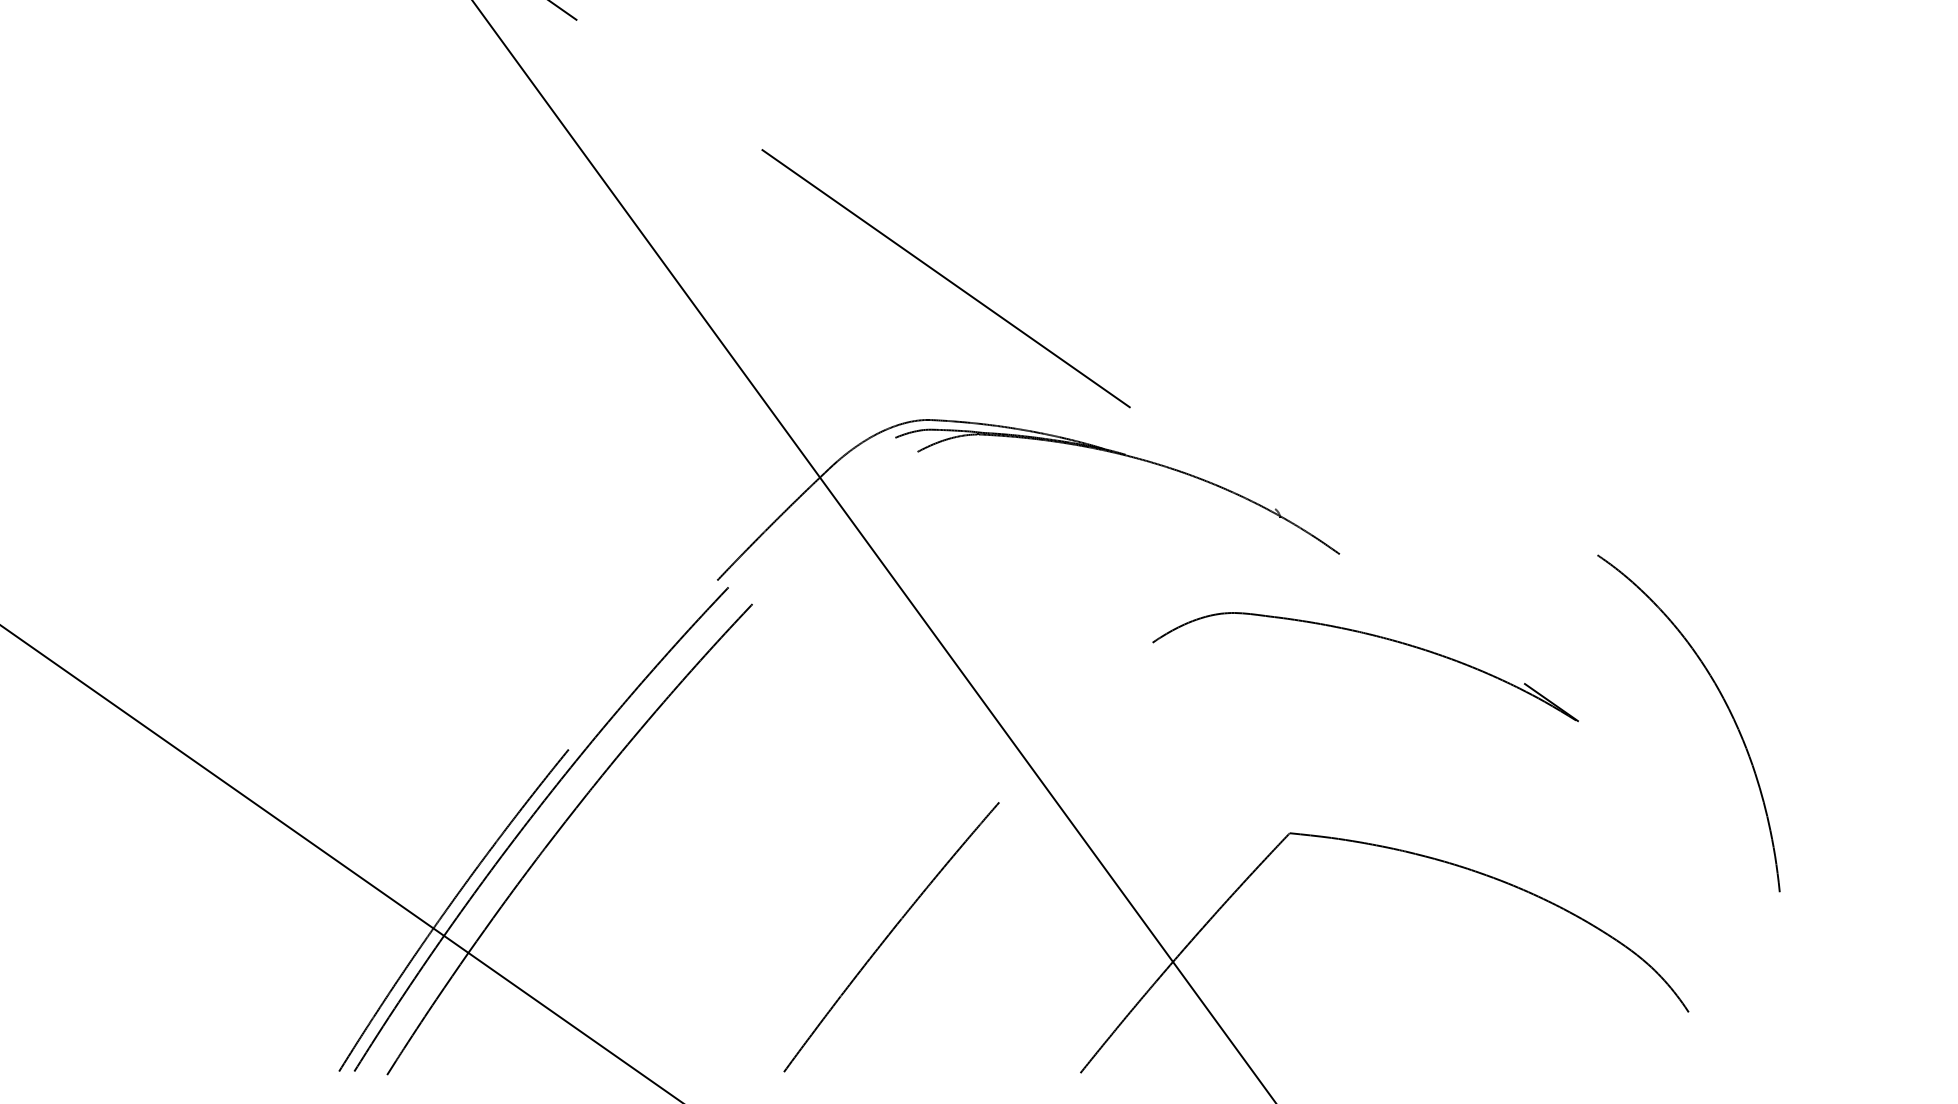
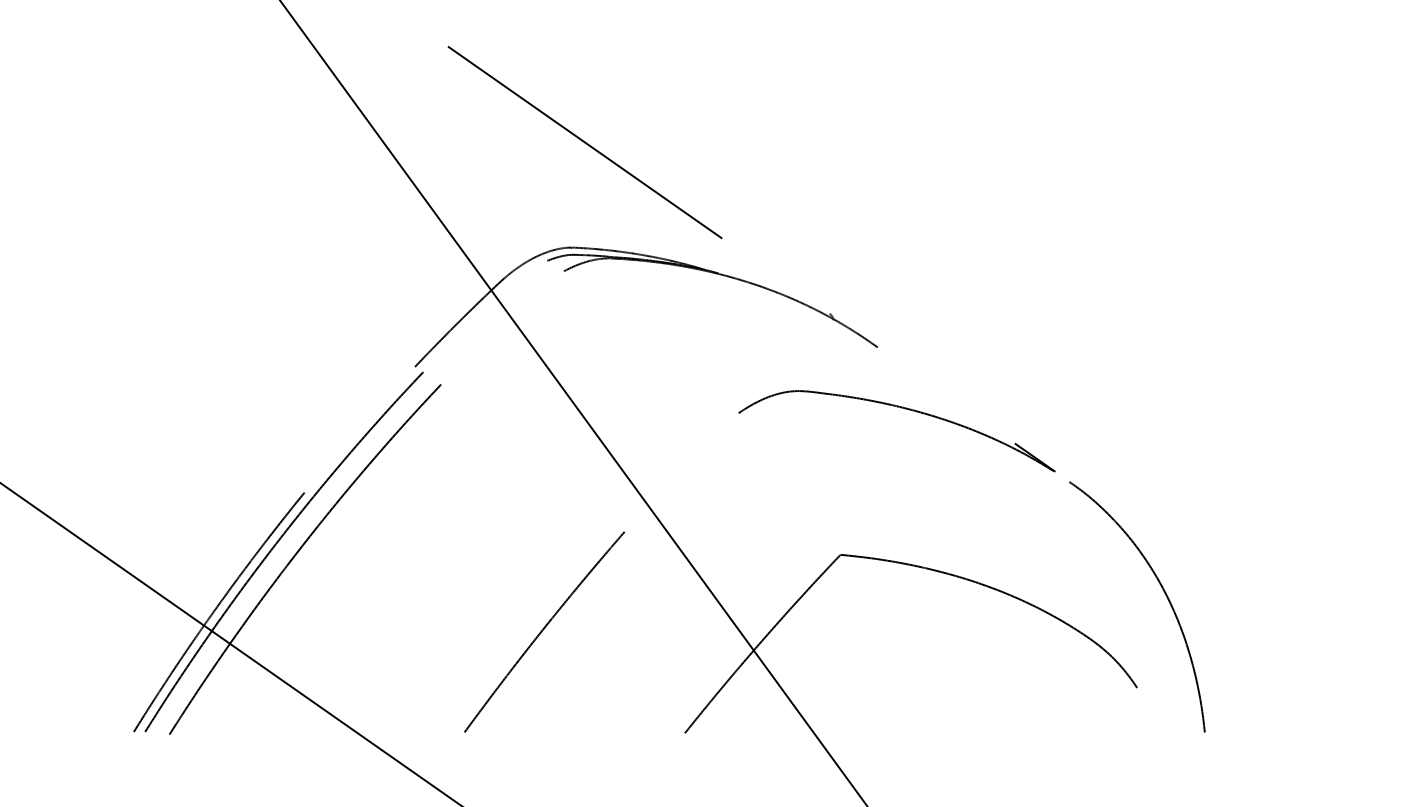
curve: (1725, 704) -> (1164, 592), moved

